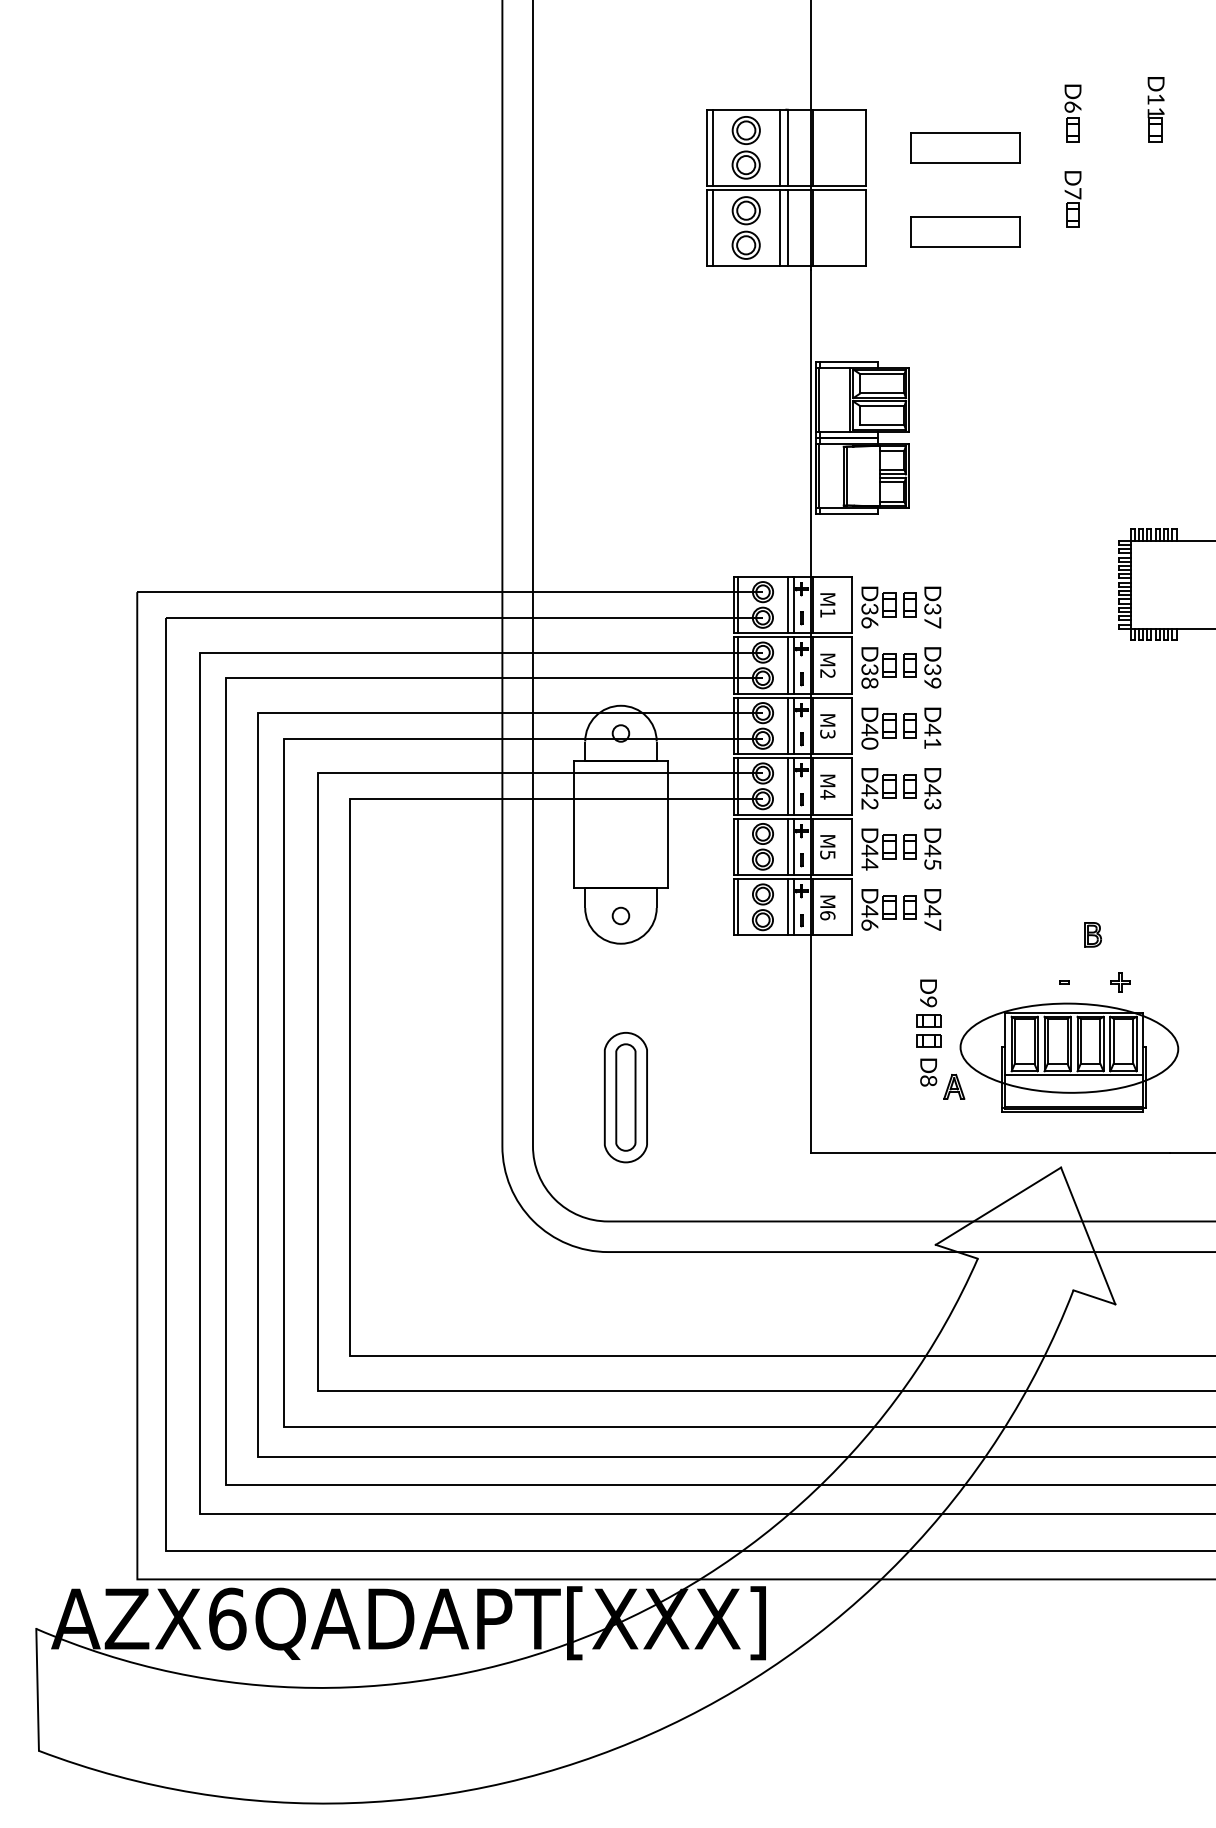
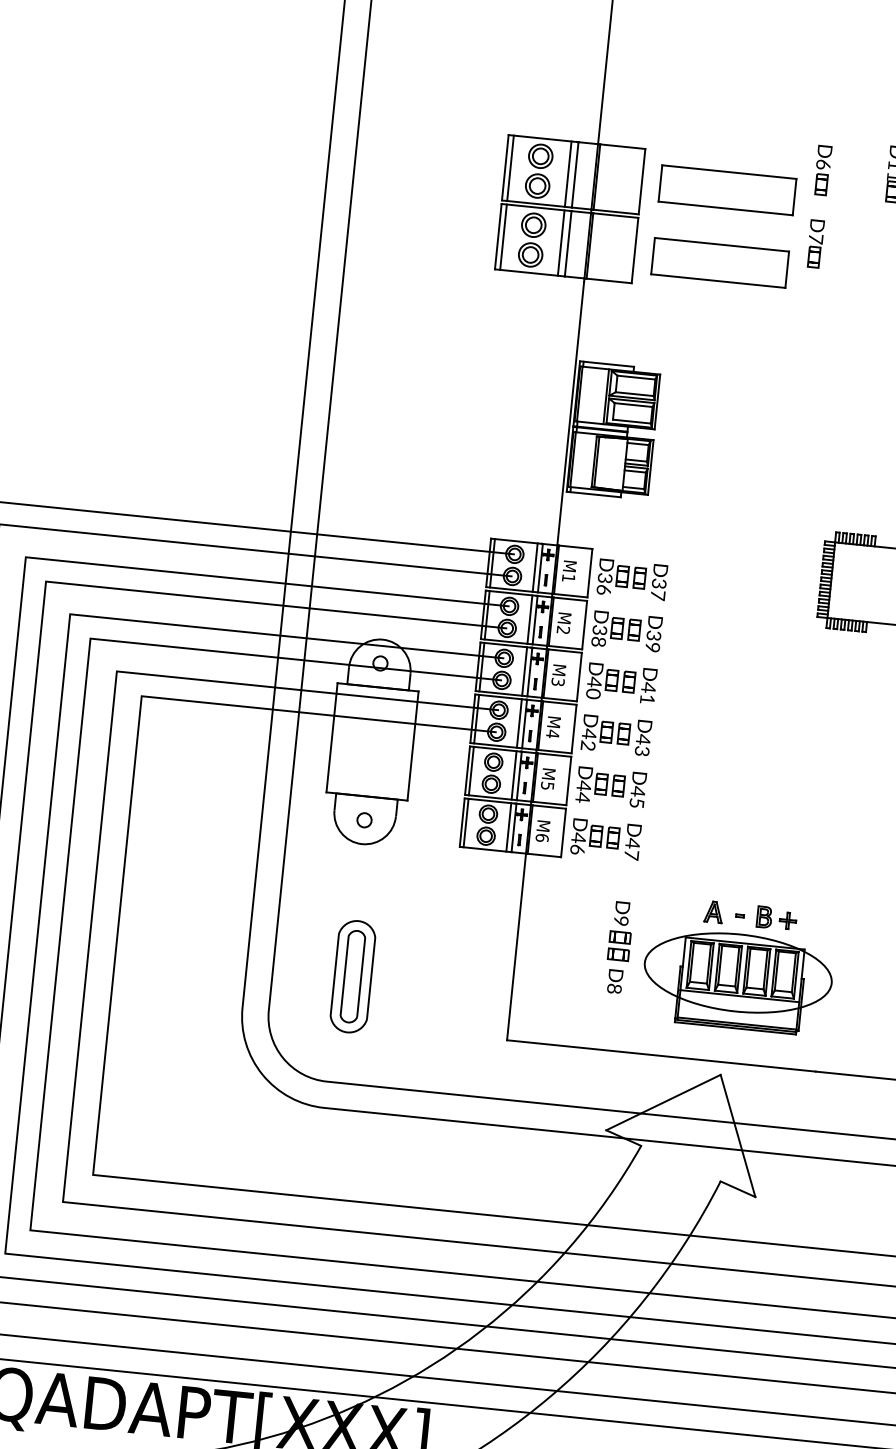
part: (965, 147) -> (727, 190), size x1.43
part: (965, 231) -> (720, 262), size x1.43
part: (1092, 934) -> (764, 916), moved
part: (954, 1086) -> (714, 911), moved

